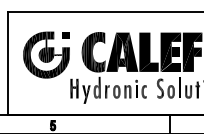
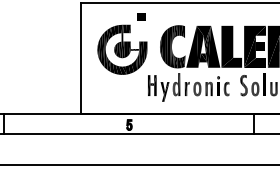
part: (66, 35) -> (141, 16), moved

